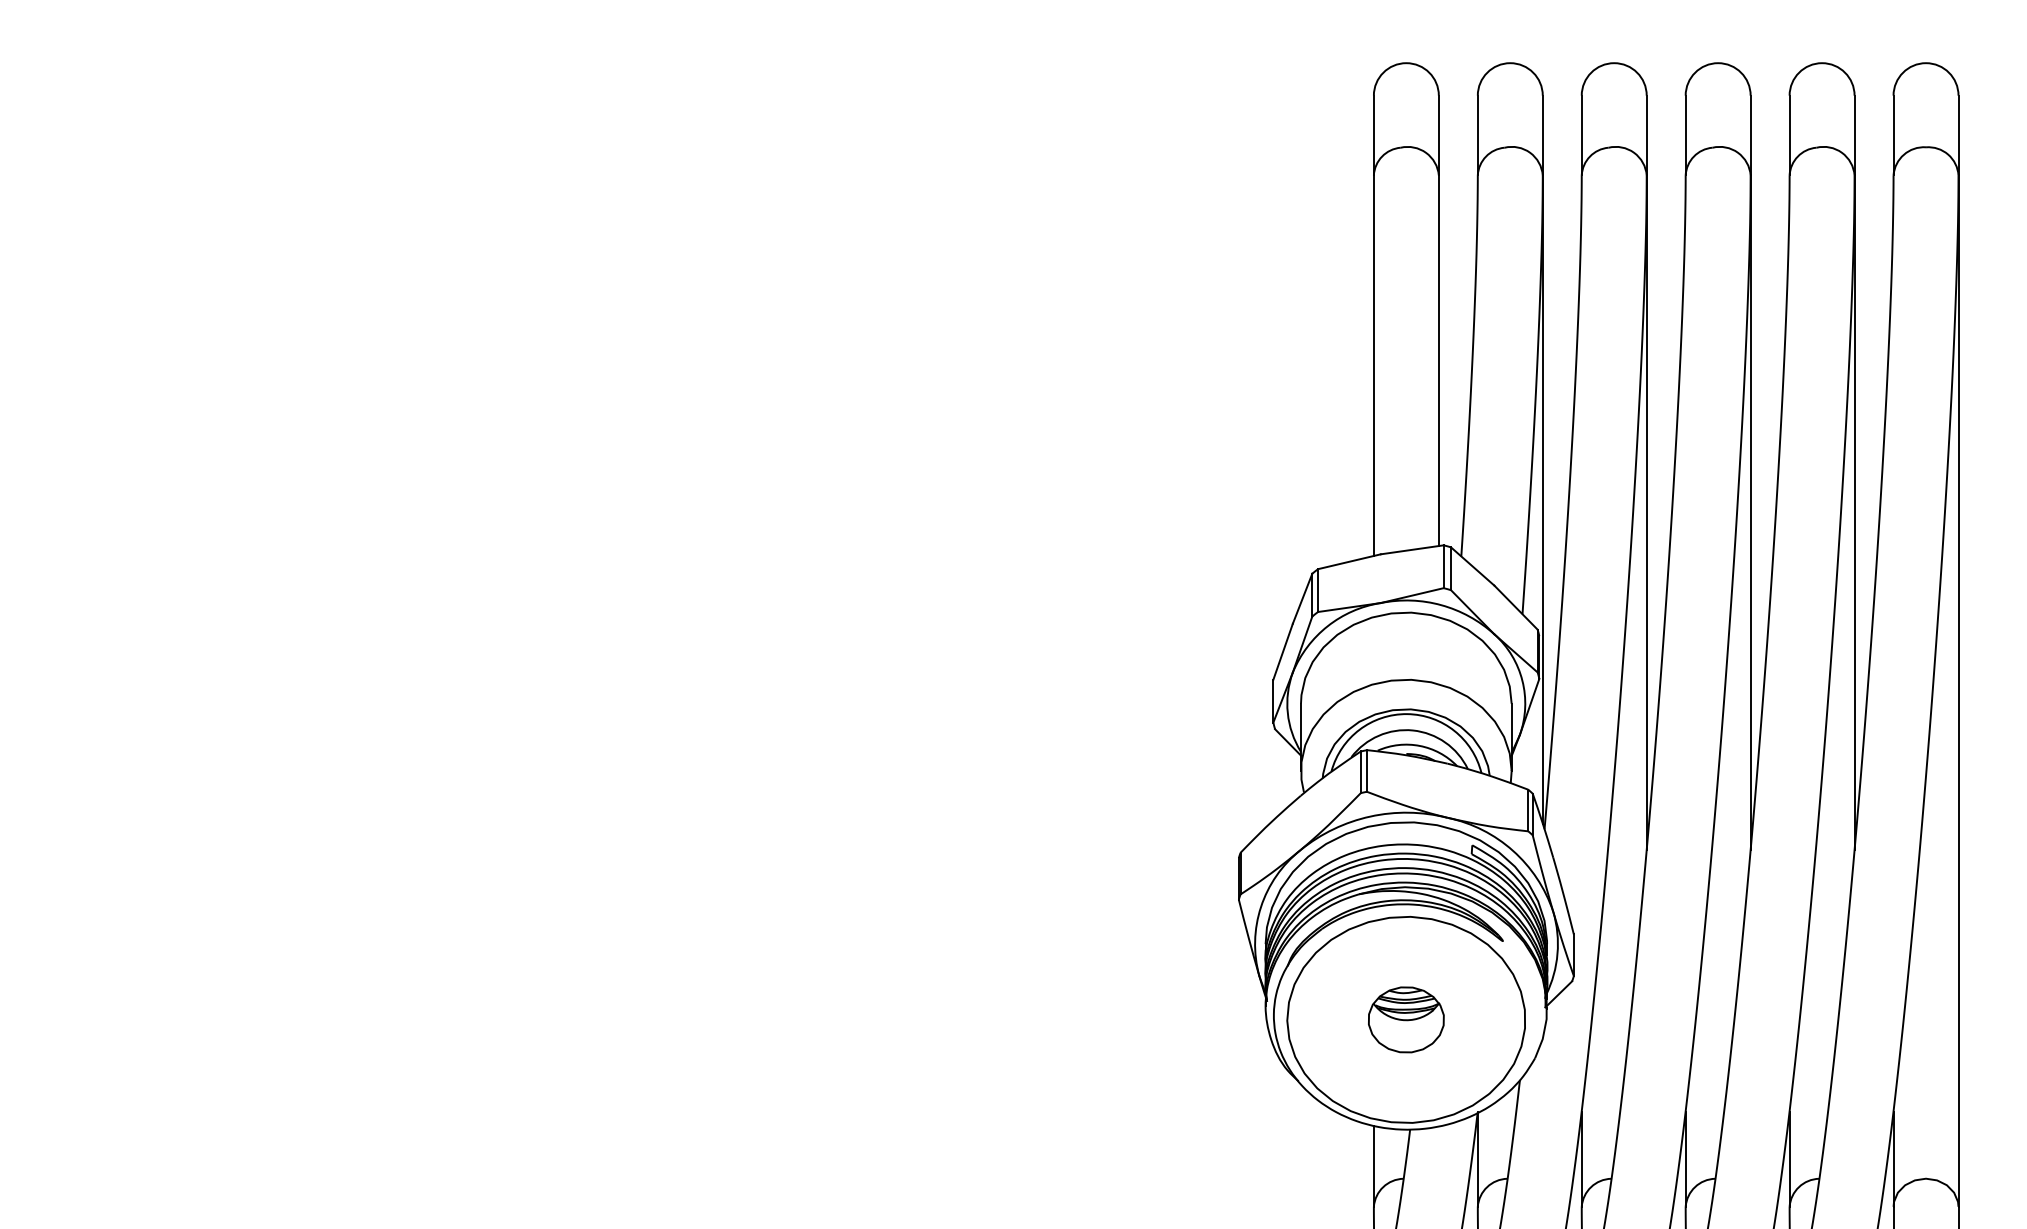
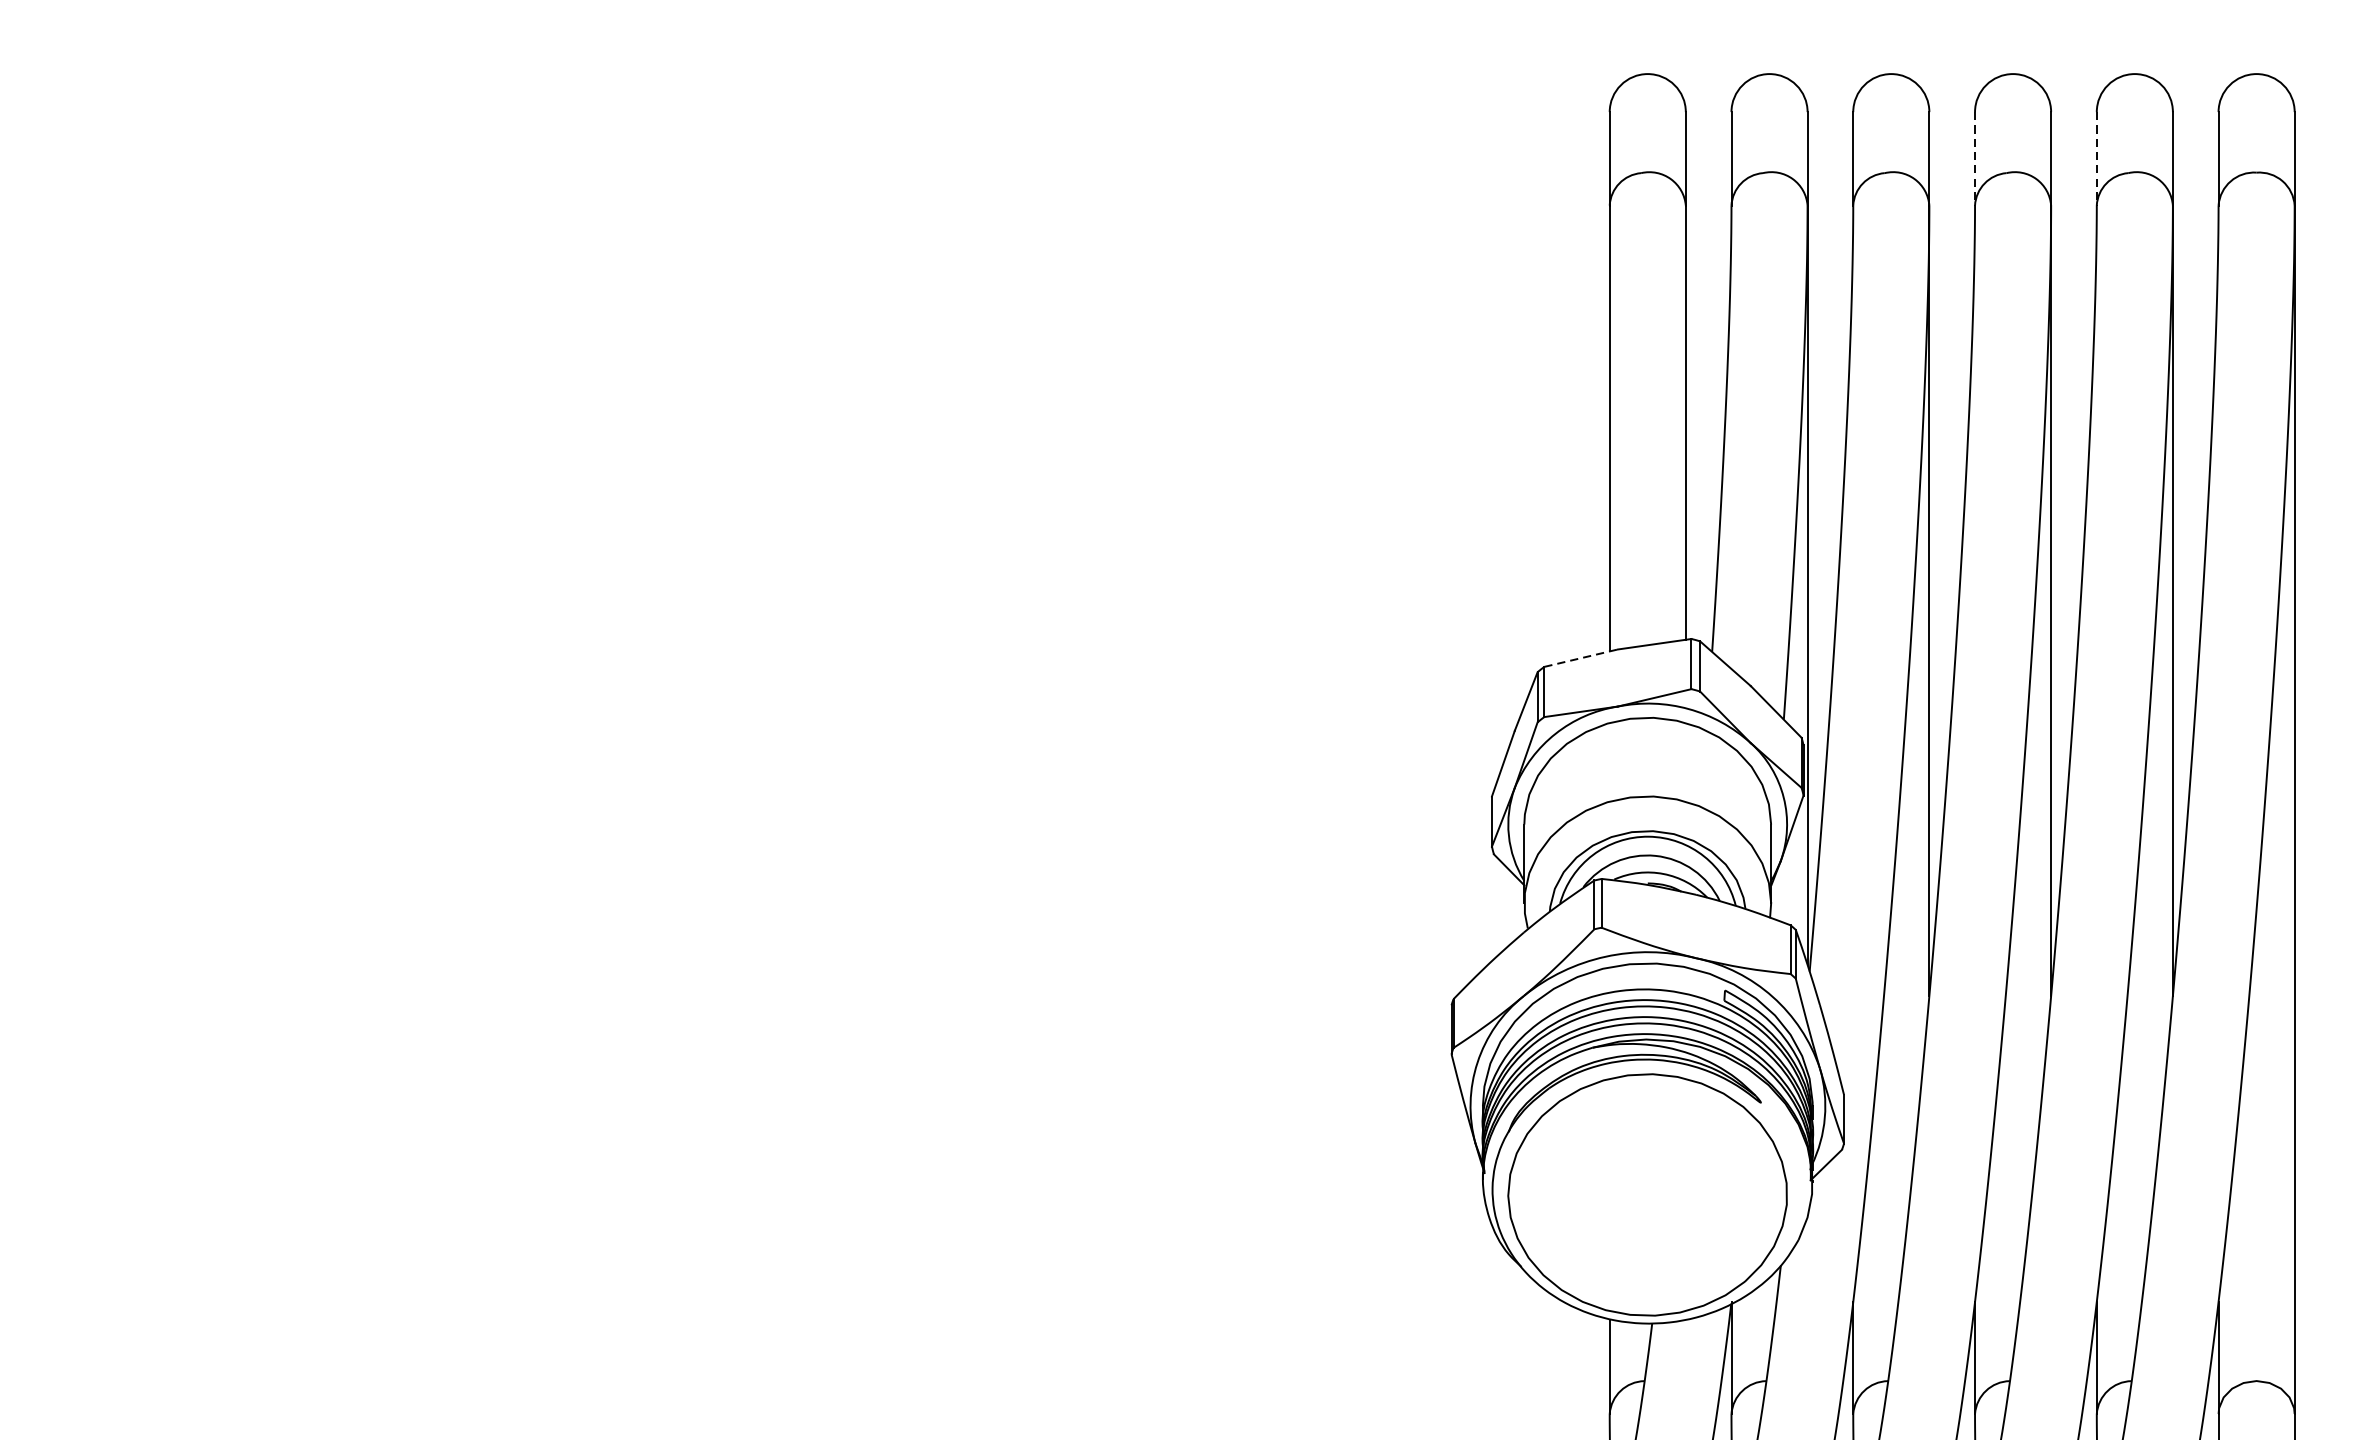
line: (1685, 135) -> (1974, 158), solid -> dashed
line: (1789, 135) -> (2096, 158), solid -> dashed
line: (1349, 561) -> (1581, 657), solid -> dashed
part: (1406, 1019) -> (1647, 1194), removed

